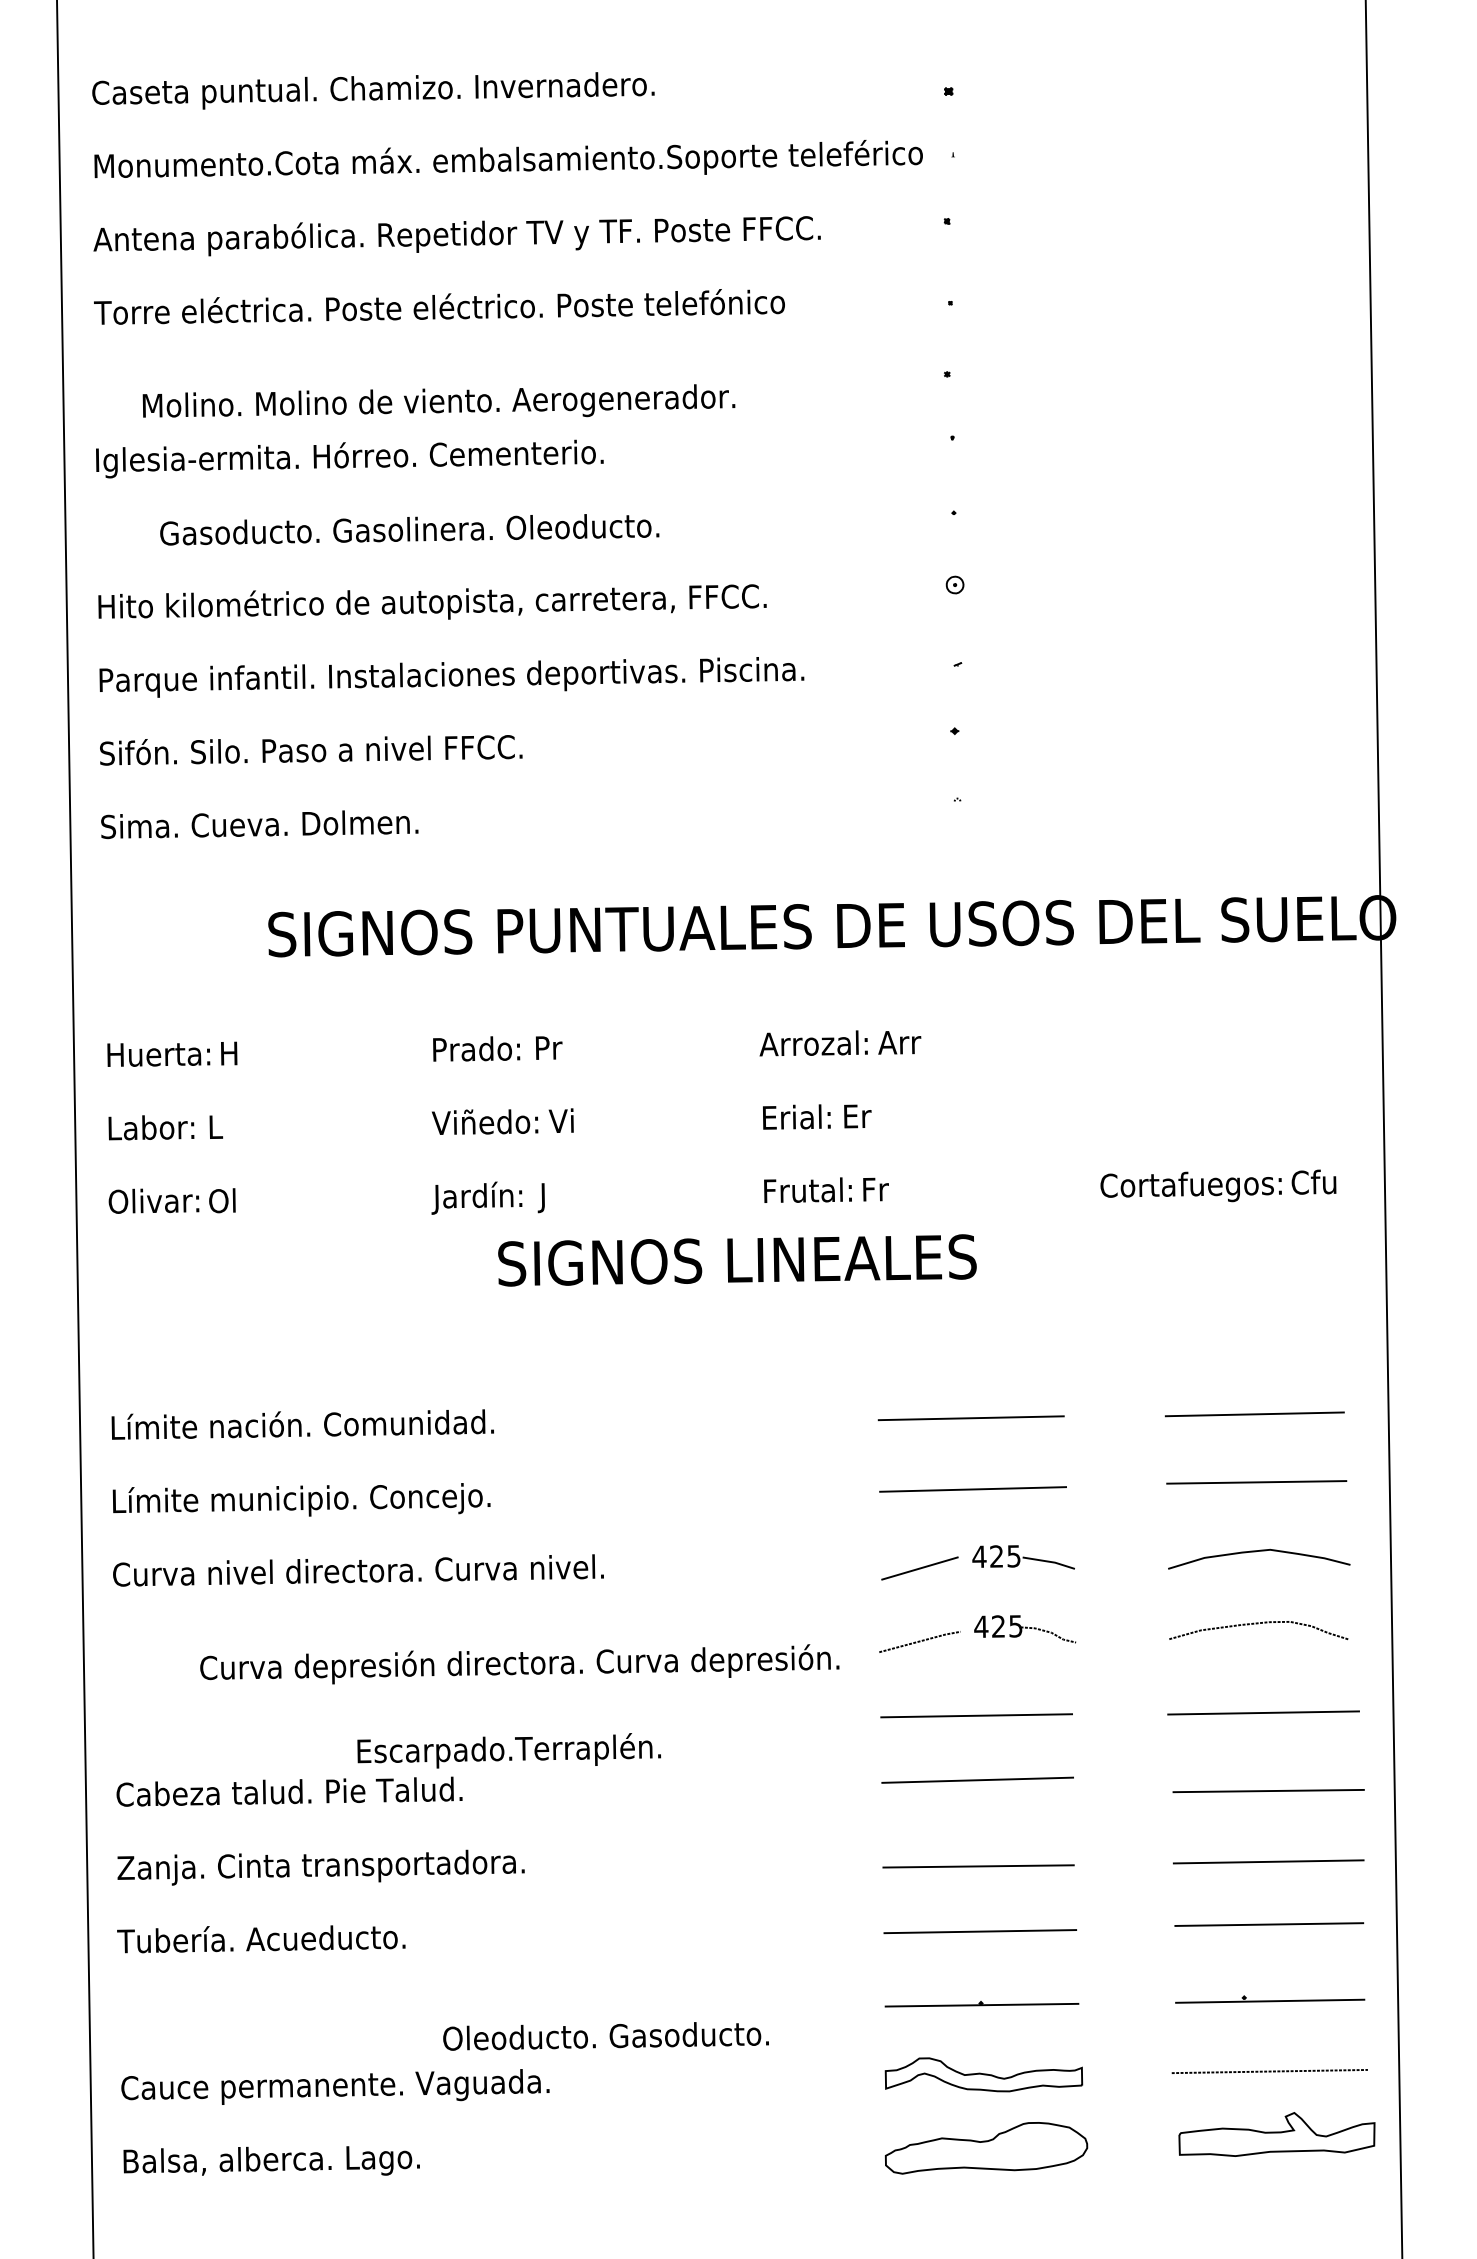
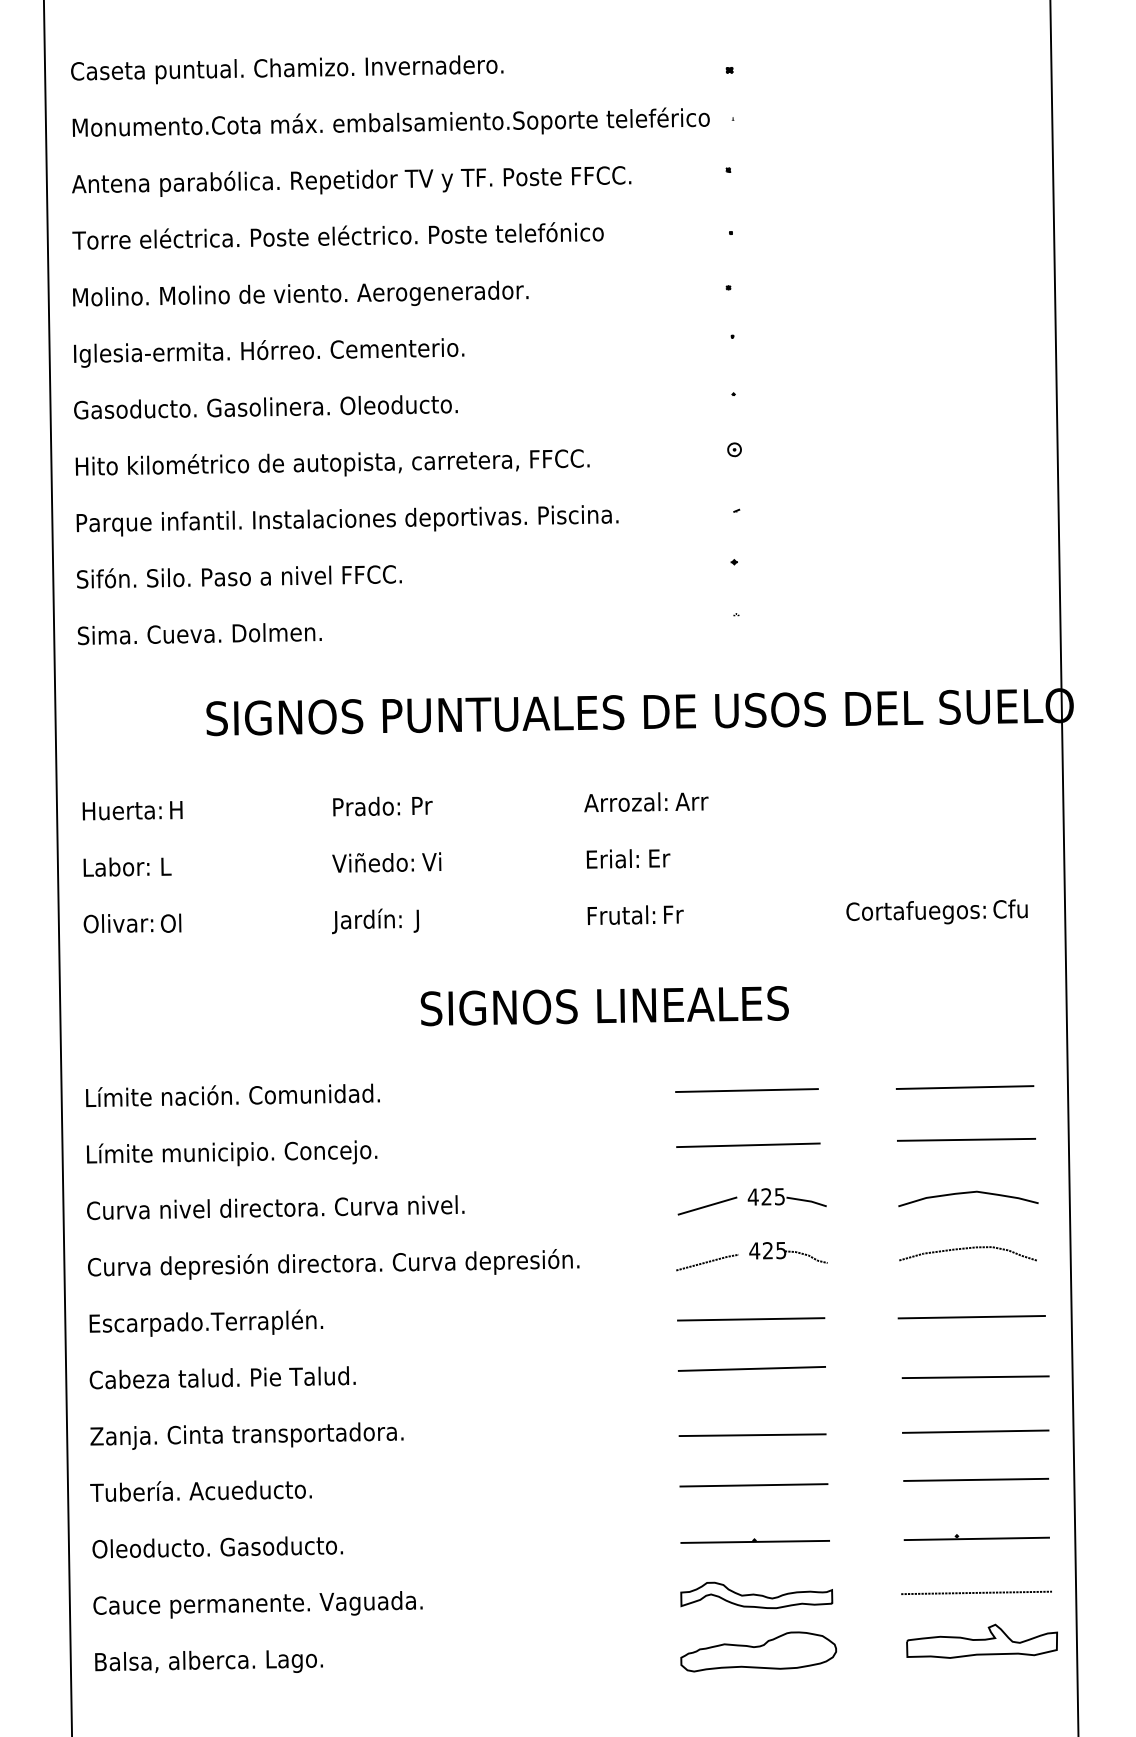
text: (438, 400) -> (300, 293), moved
text: (409, 529) -> (265, 407), moved
text: (737, 1260) -> (604, 1006), moved
text: (519, 1664) -> (333, 1264), moved
text: (508, 1750) -> (205, 1322), moved
text: (605, 2036) -> (217, 1547), moved

